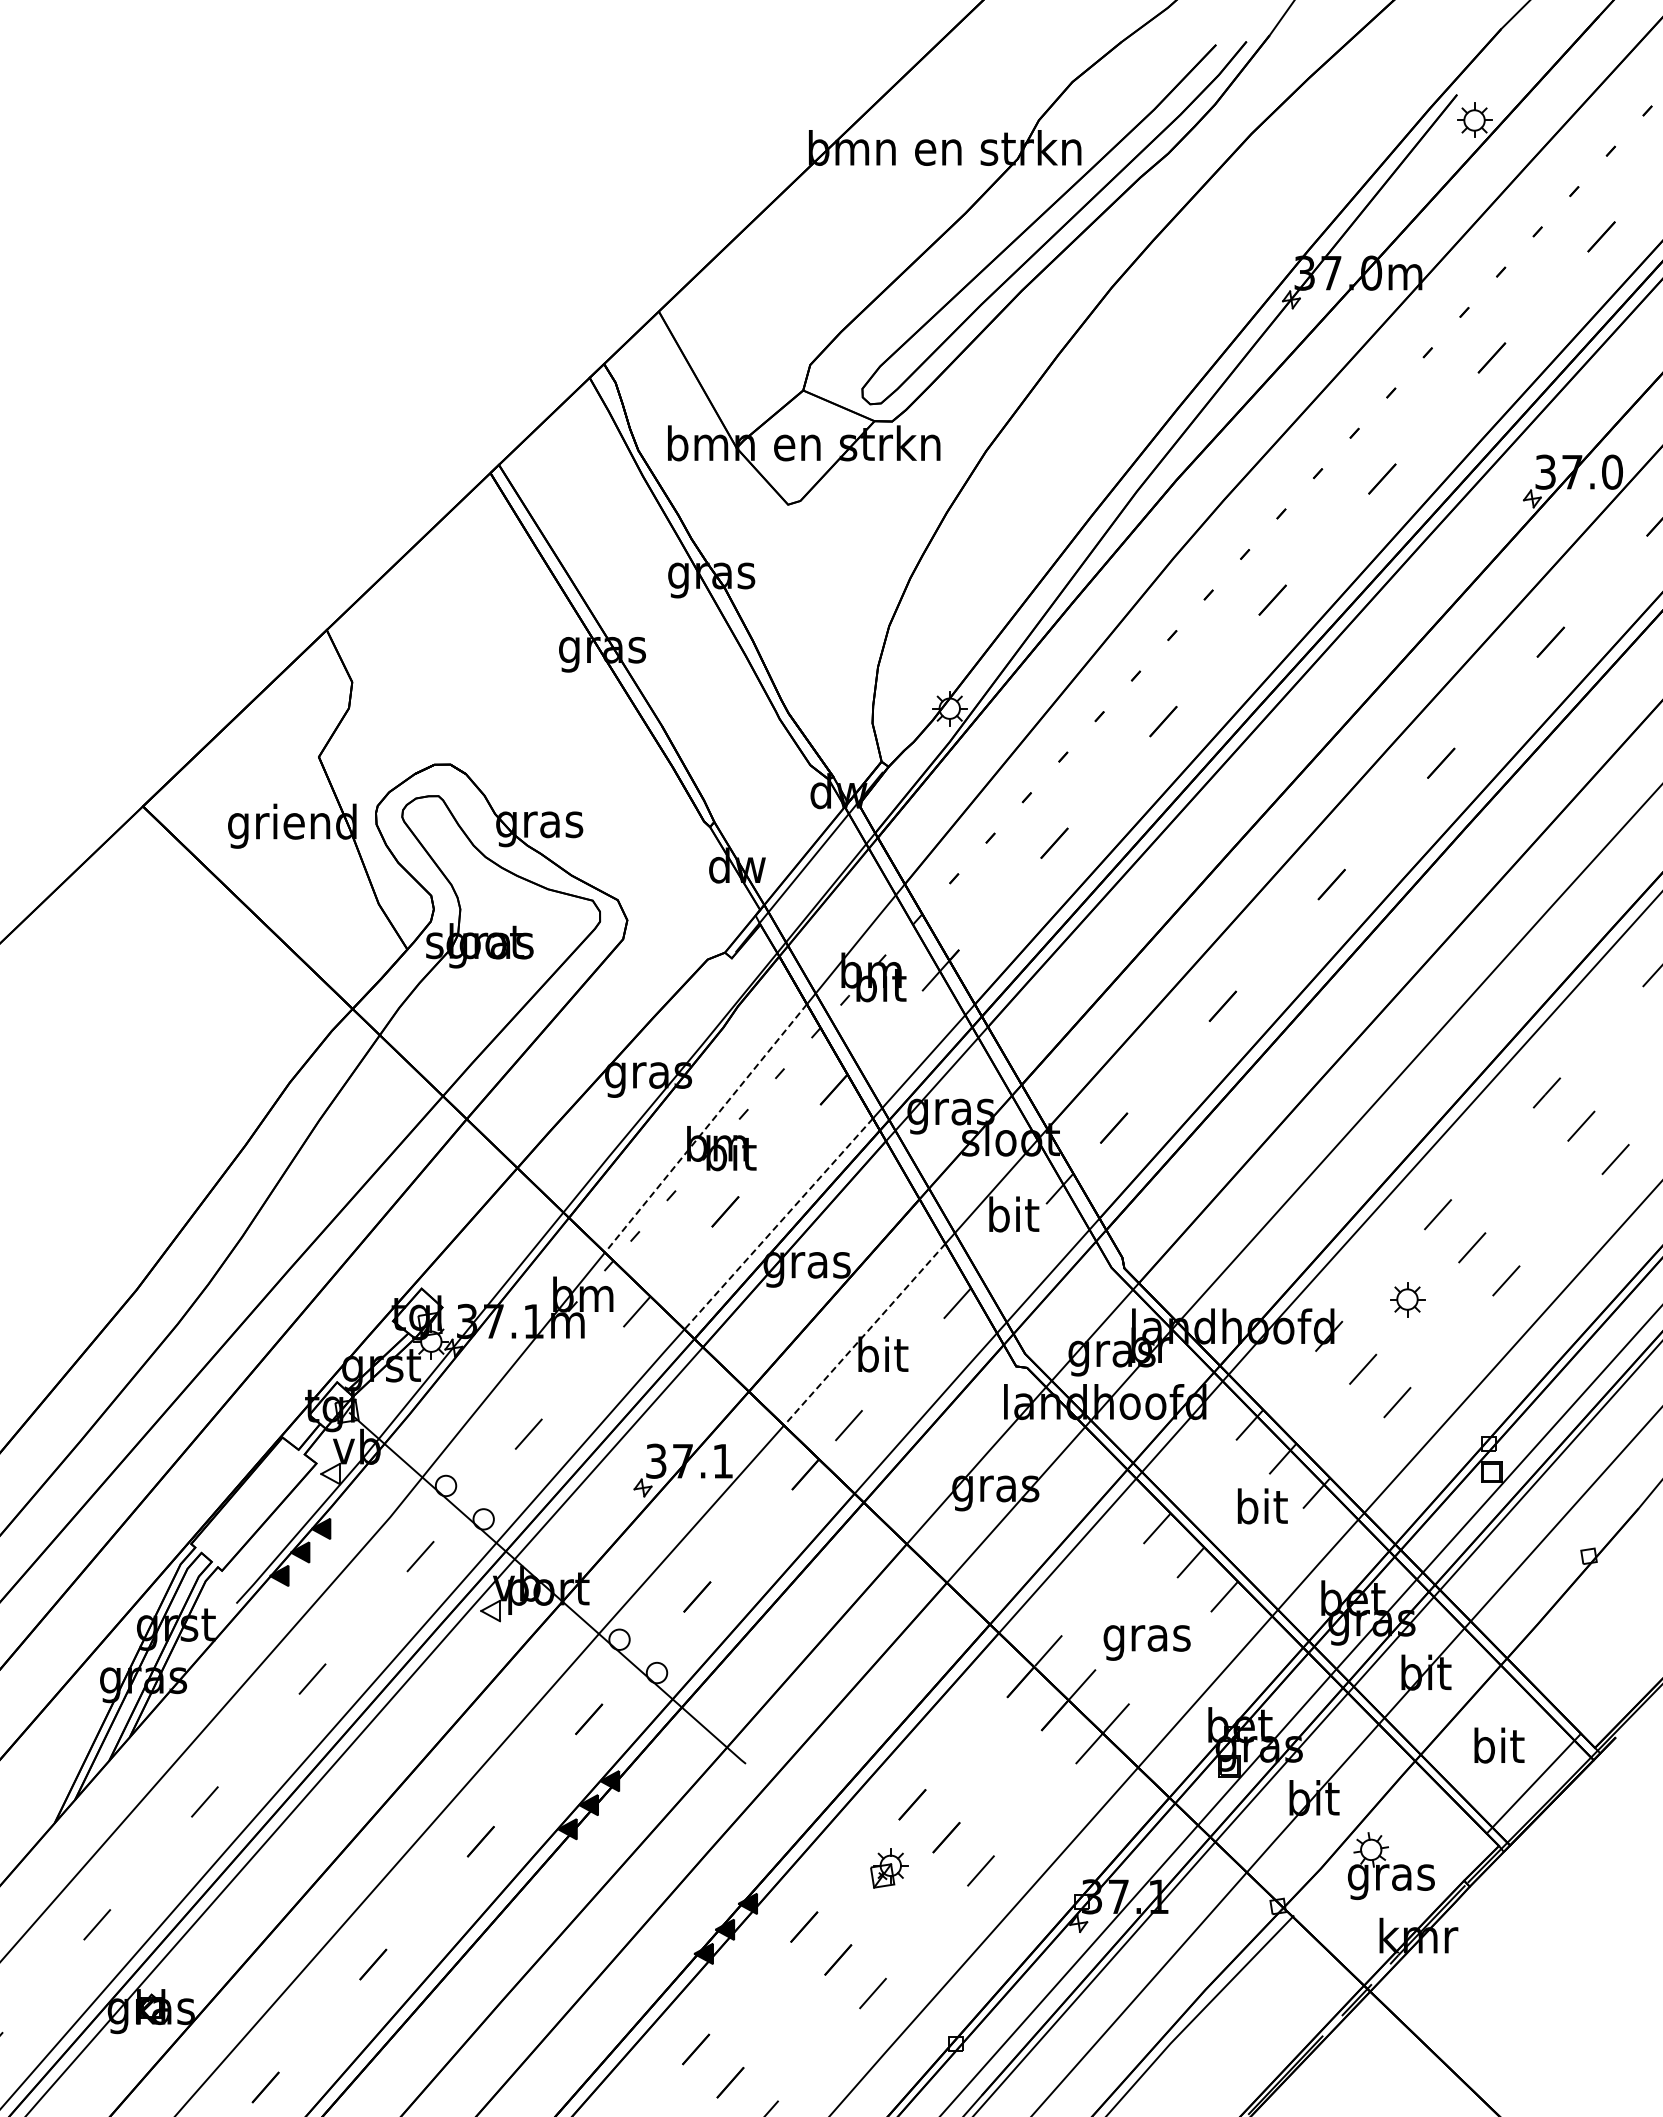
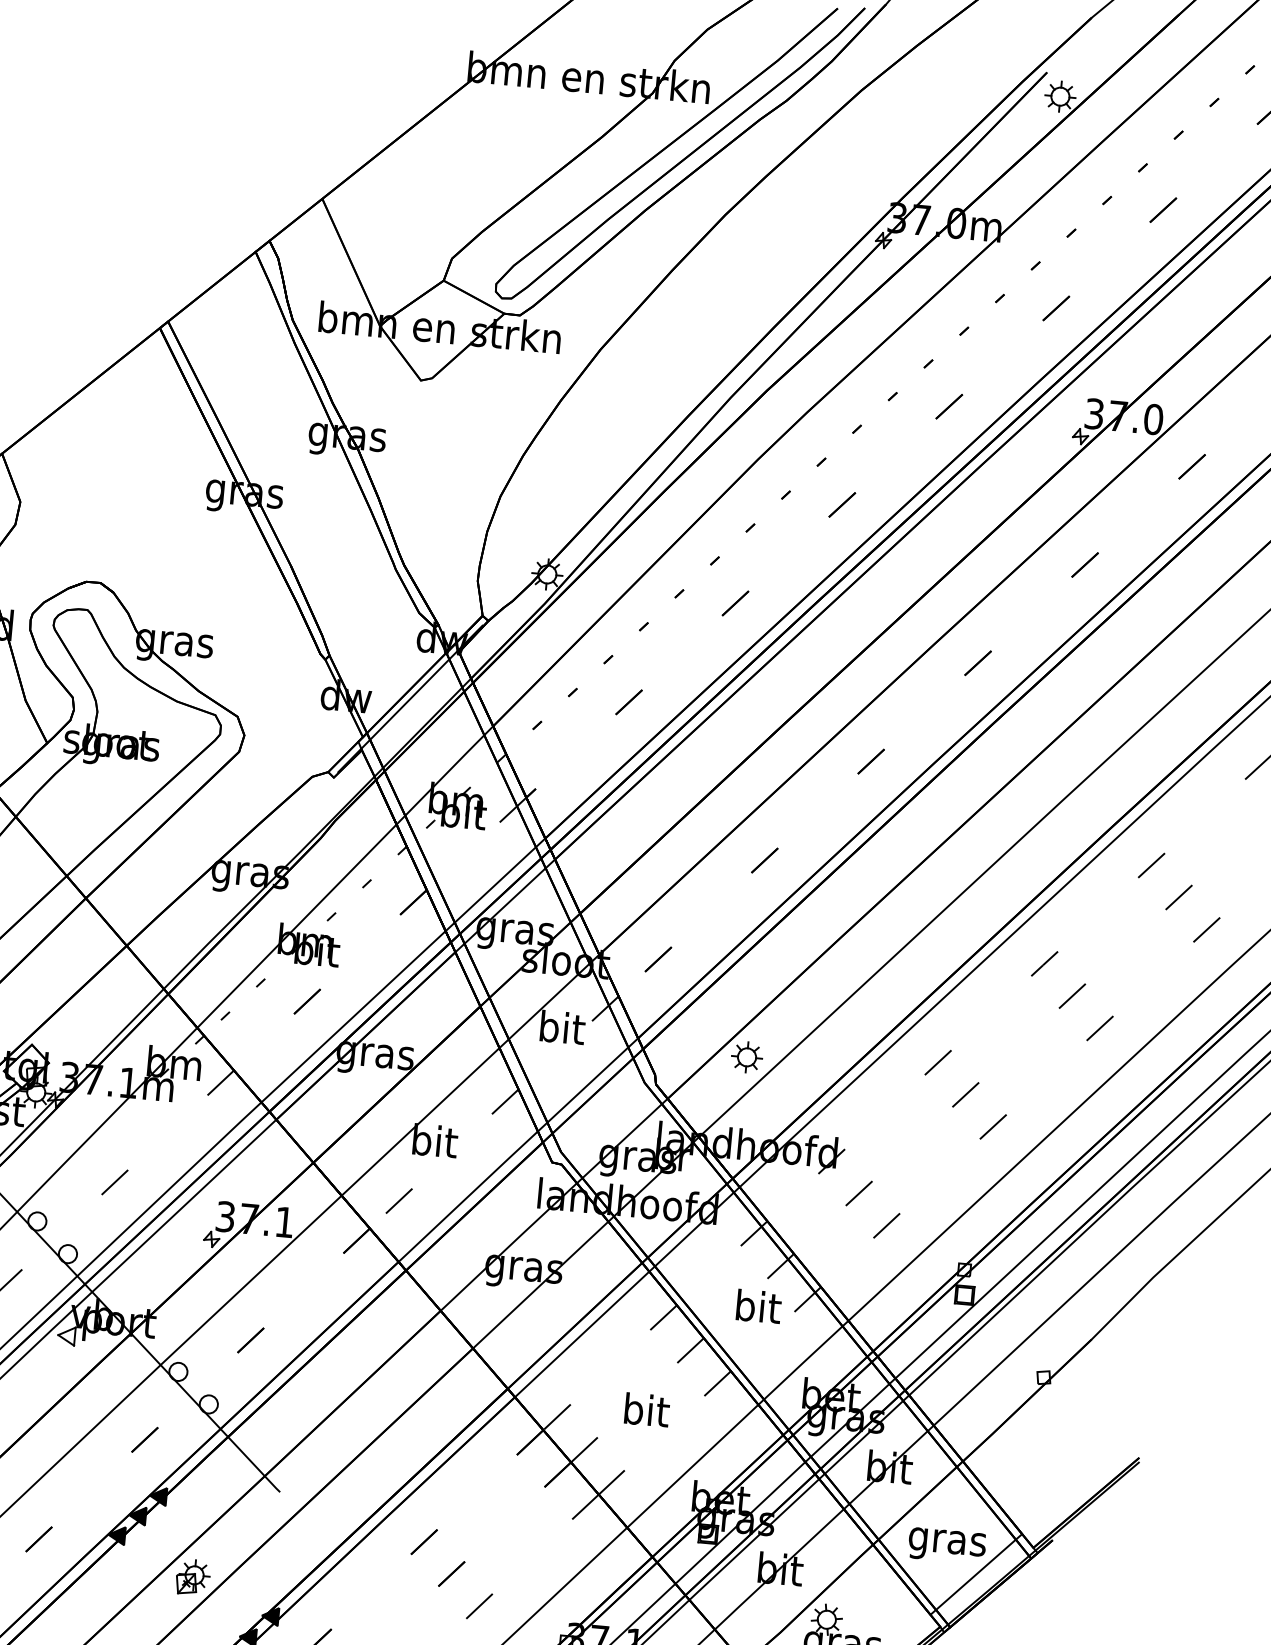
line: (705, 1128) -> (296, 926), dashed -> solid
line: (778, 1224) -> (353, 1017), dashed -> solid
part: (1407, 1299) -> (747, 1057), moved
line: (864, 1335) -> (420, 1122), dashed -> solid
text: (1146, 1637) -> (645, 1413), gras -> bit
text: (1497, 1749) -> (946, 1541), bit -> gras
part: (889, 1868) -> (193, 1577), moved

